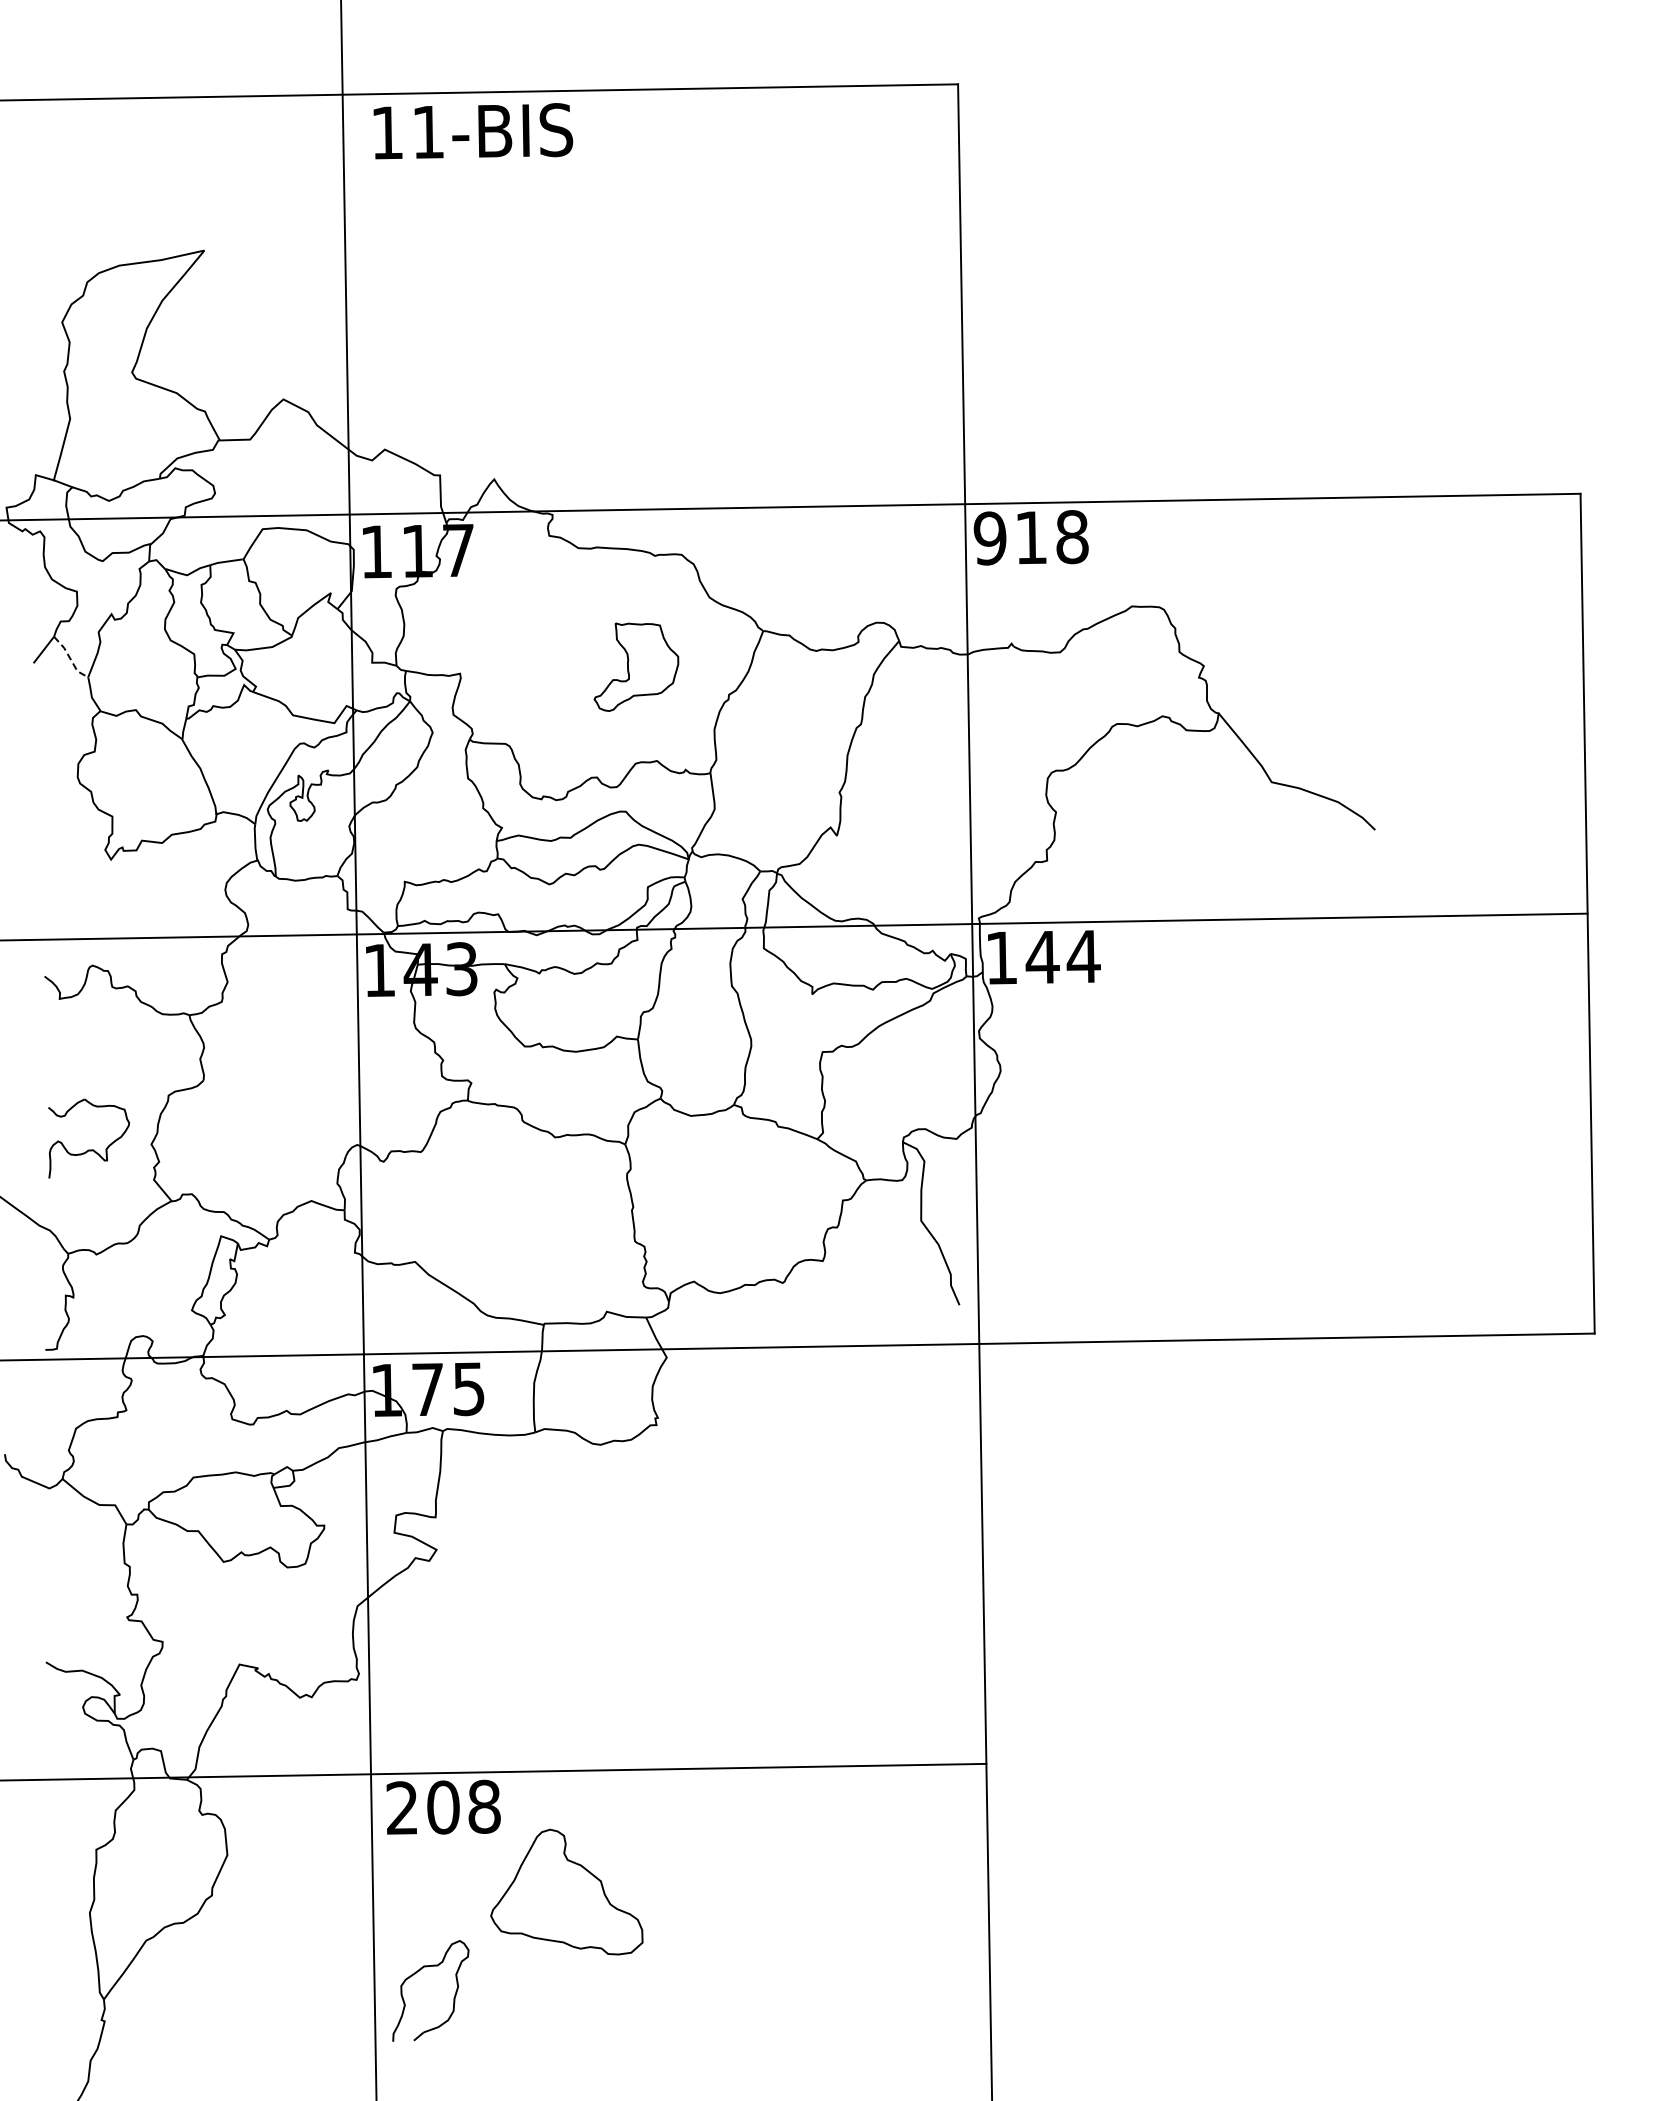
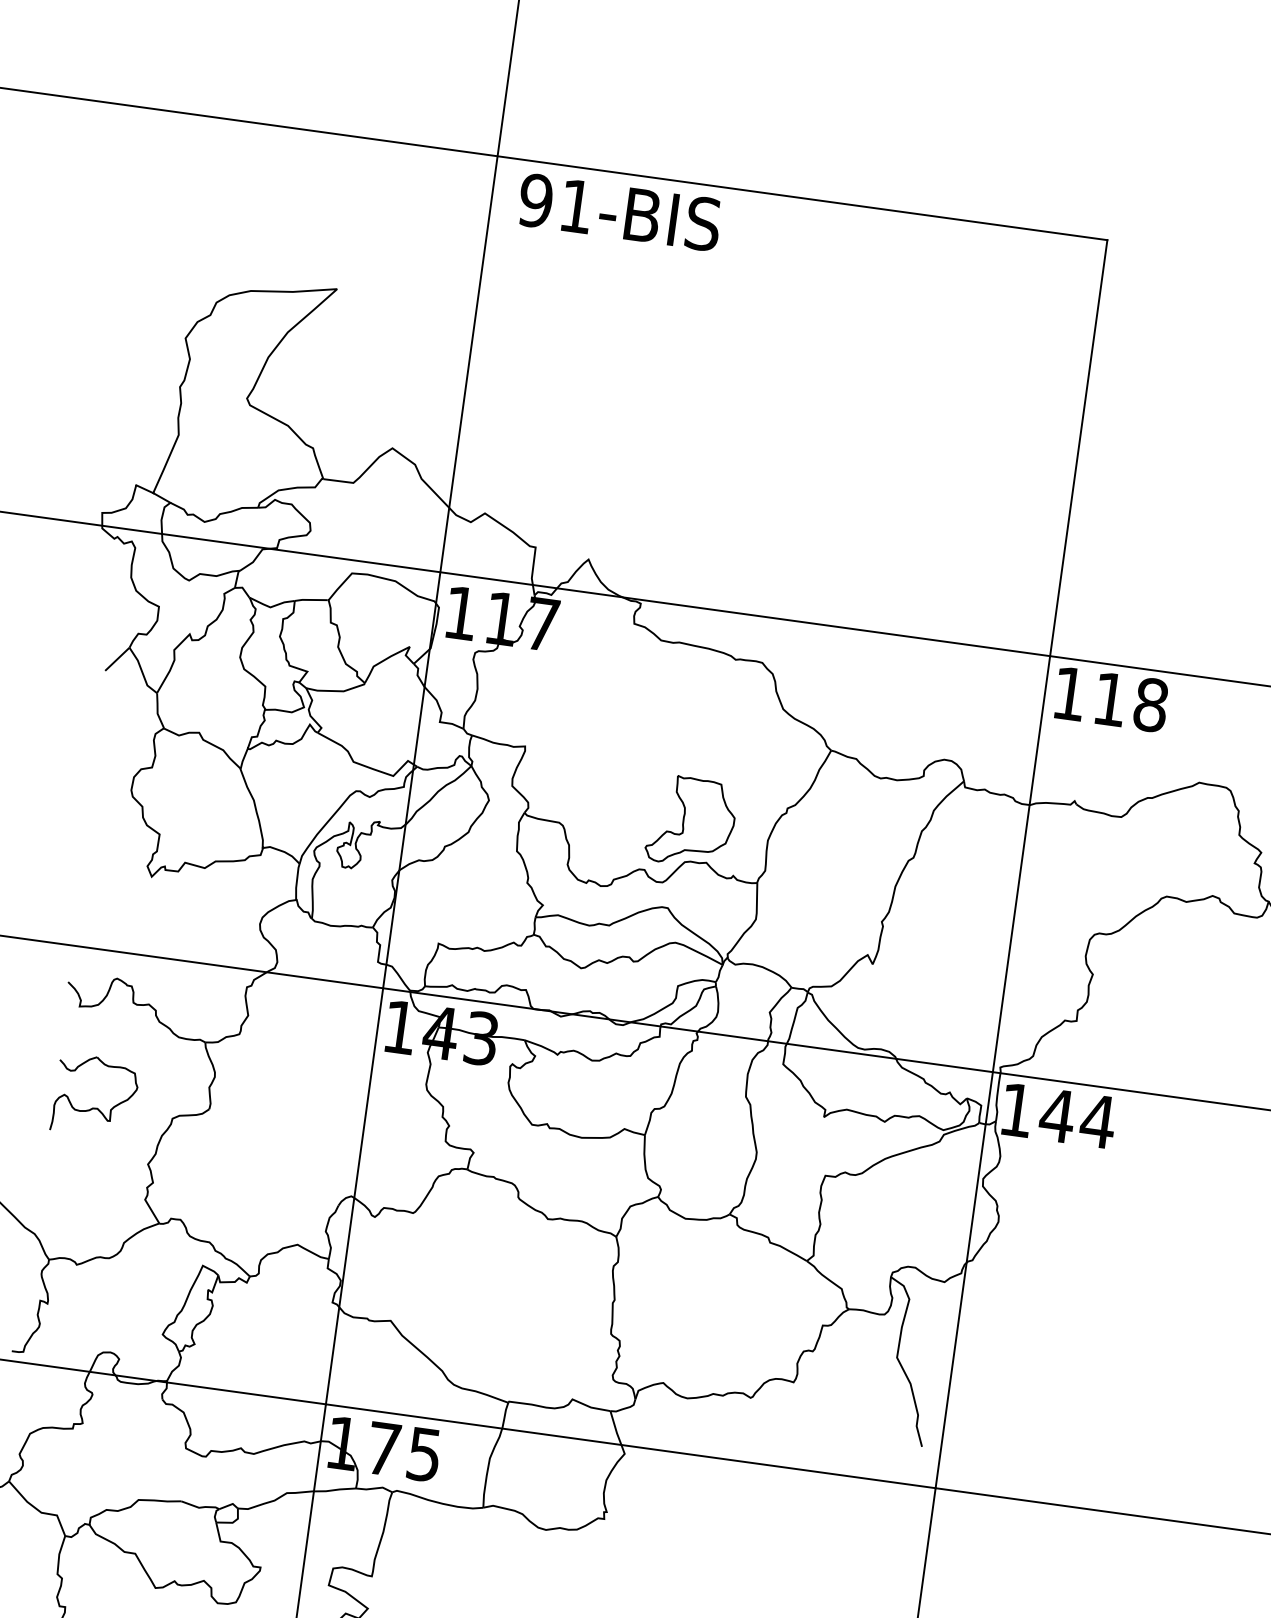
text: (386, 132) -> (535, 200), 11-BIS -> 91-BIS
text: (989, 538) -> (1068, 693), 918 -> 118
line: (70, 658) -> (142, 671), dashed -> solid
part: (636, 666) -> (691, 821), moved
part: (89, 1149) -> (94, 1107), moved

